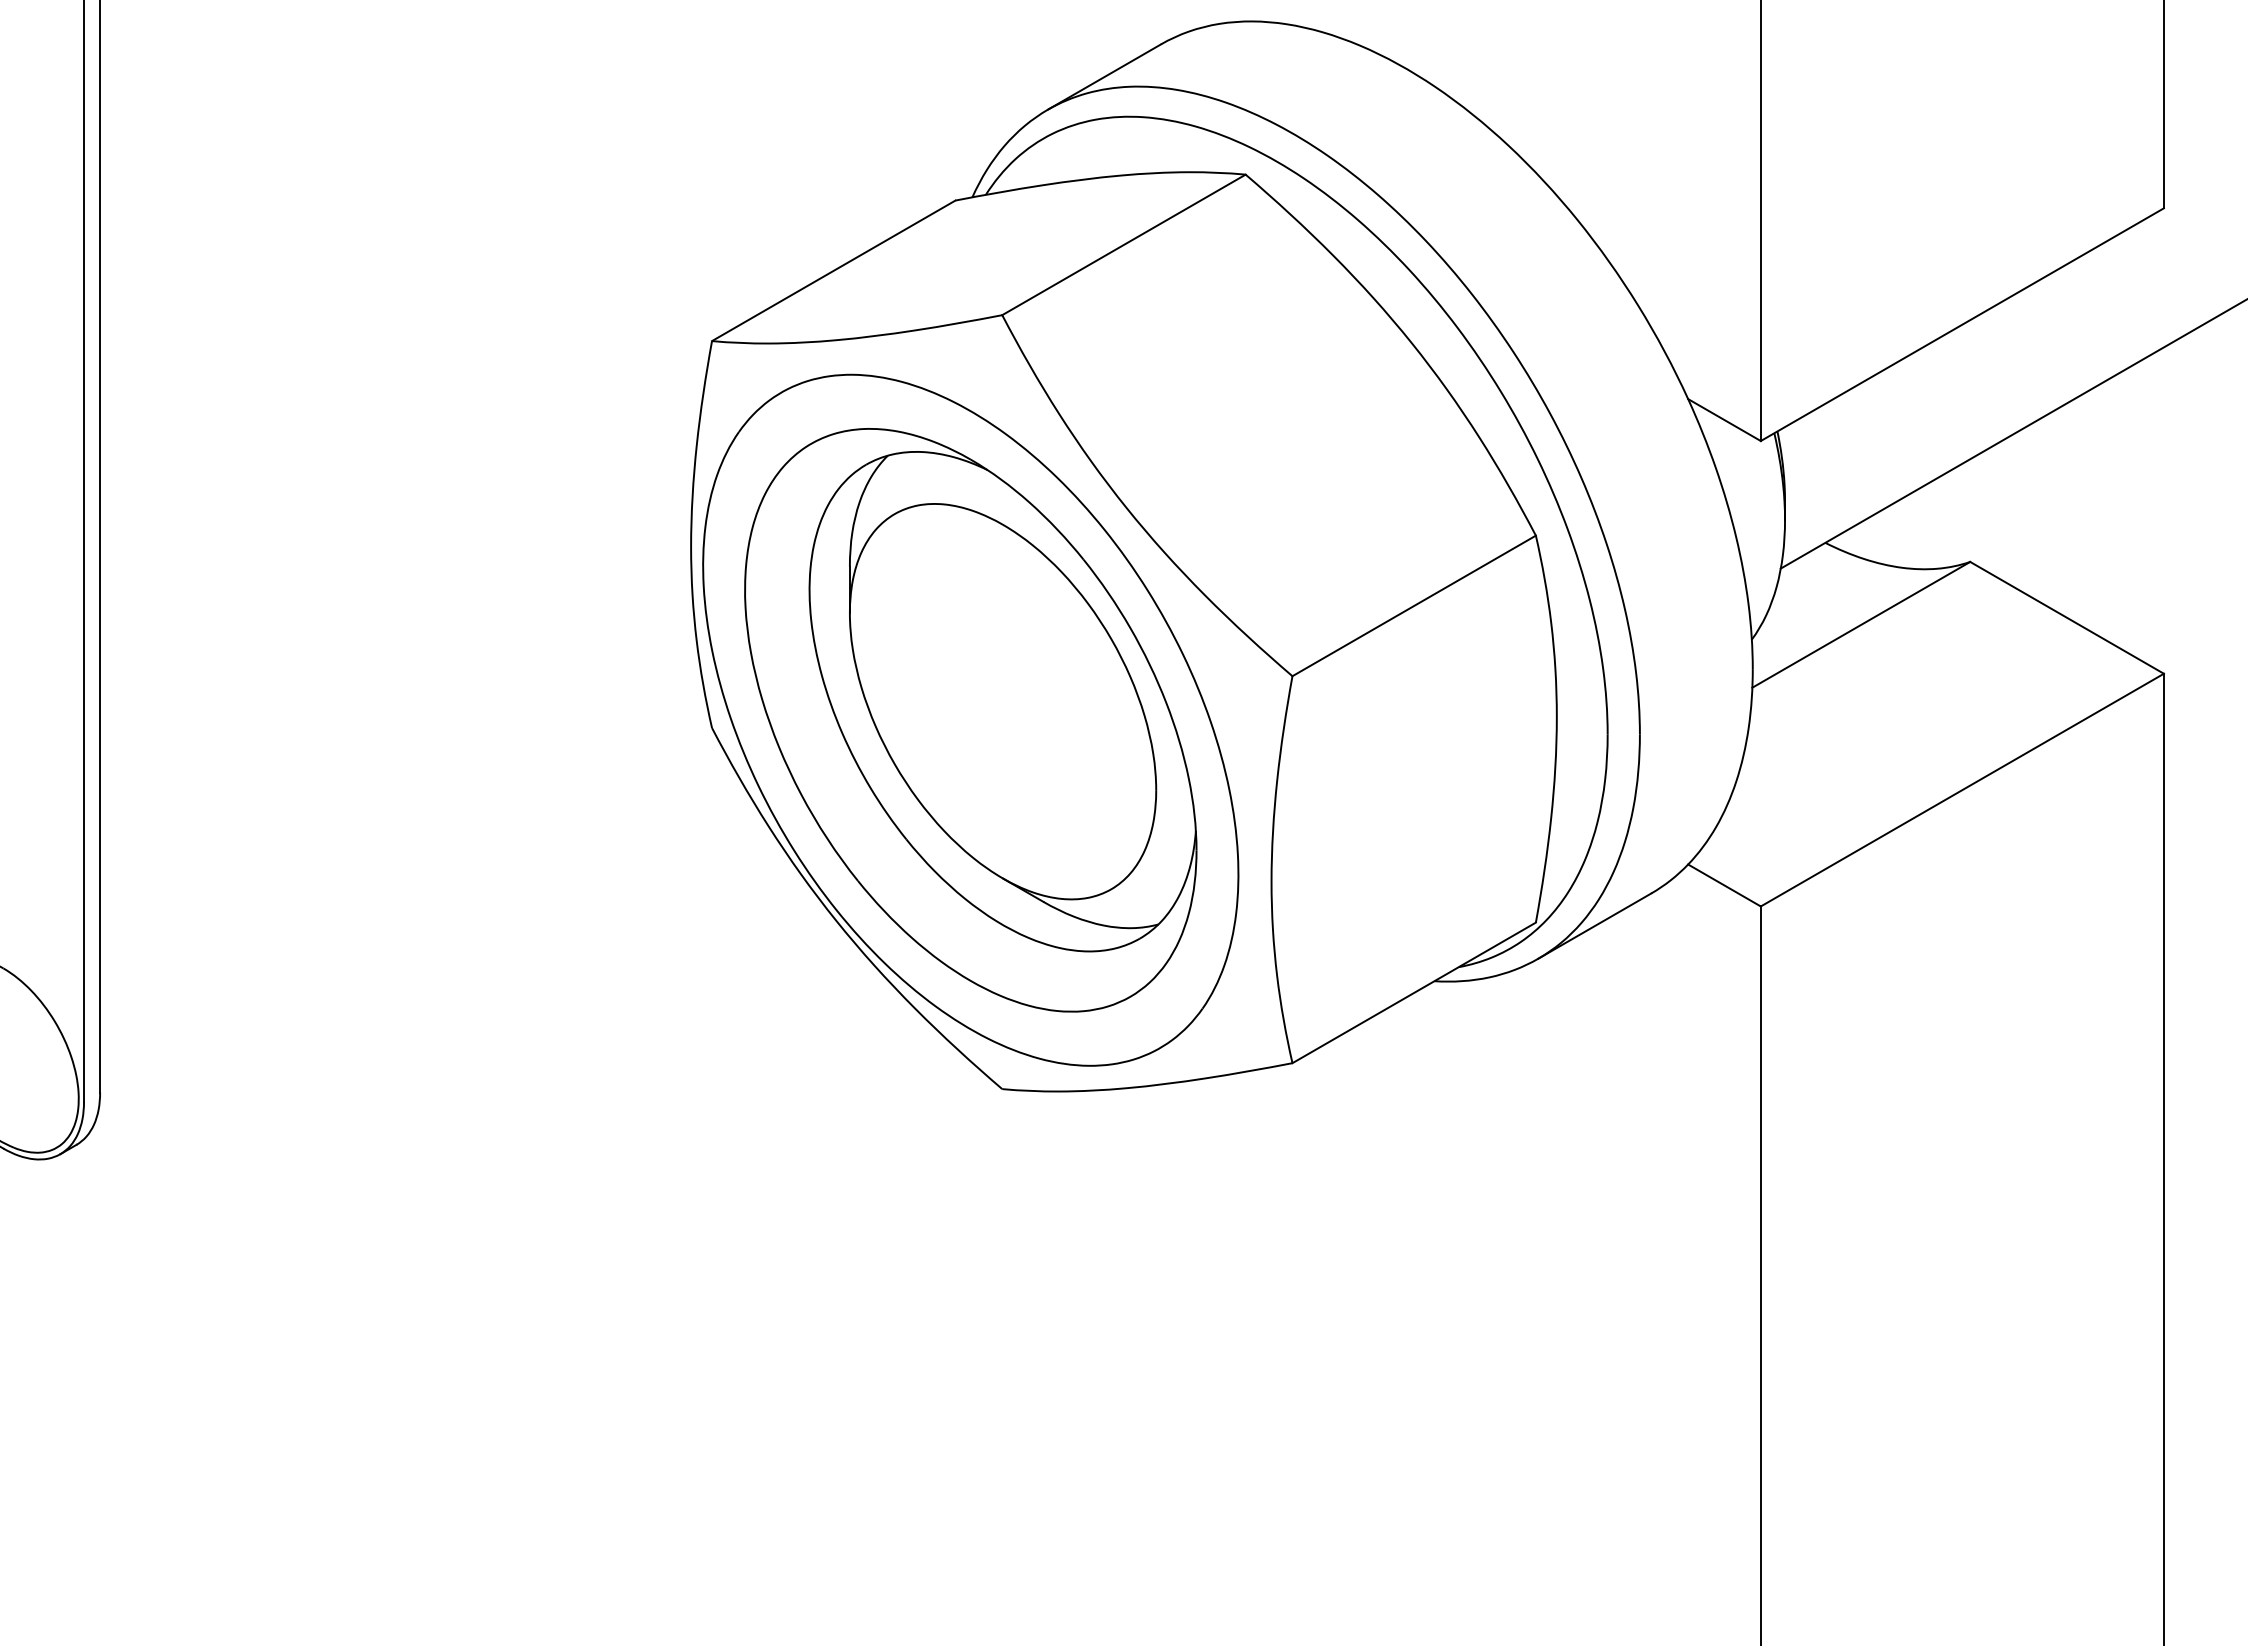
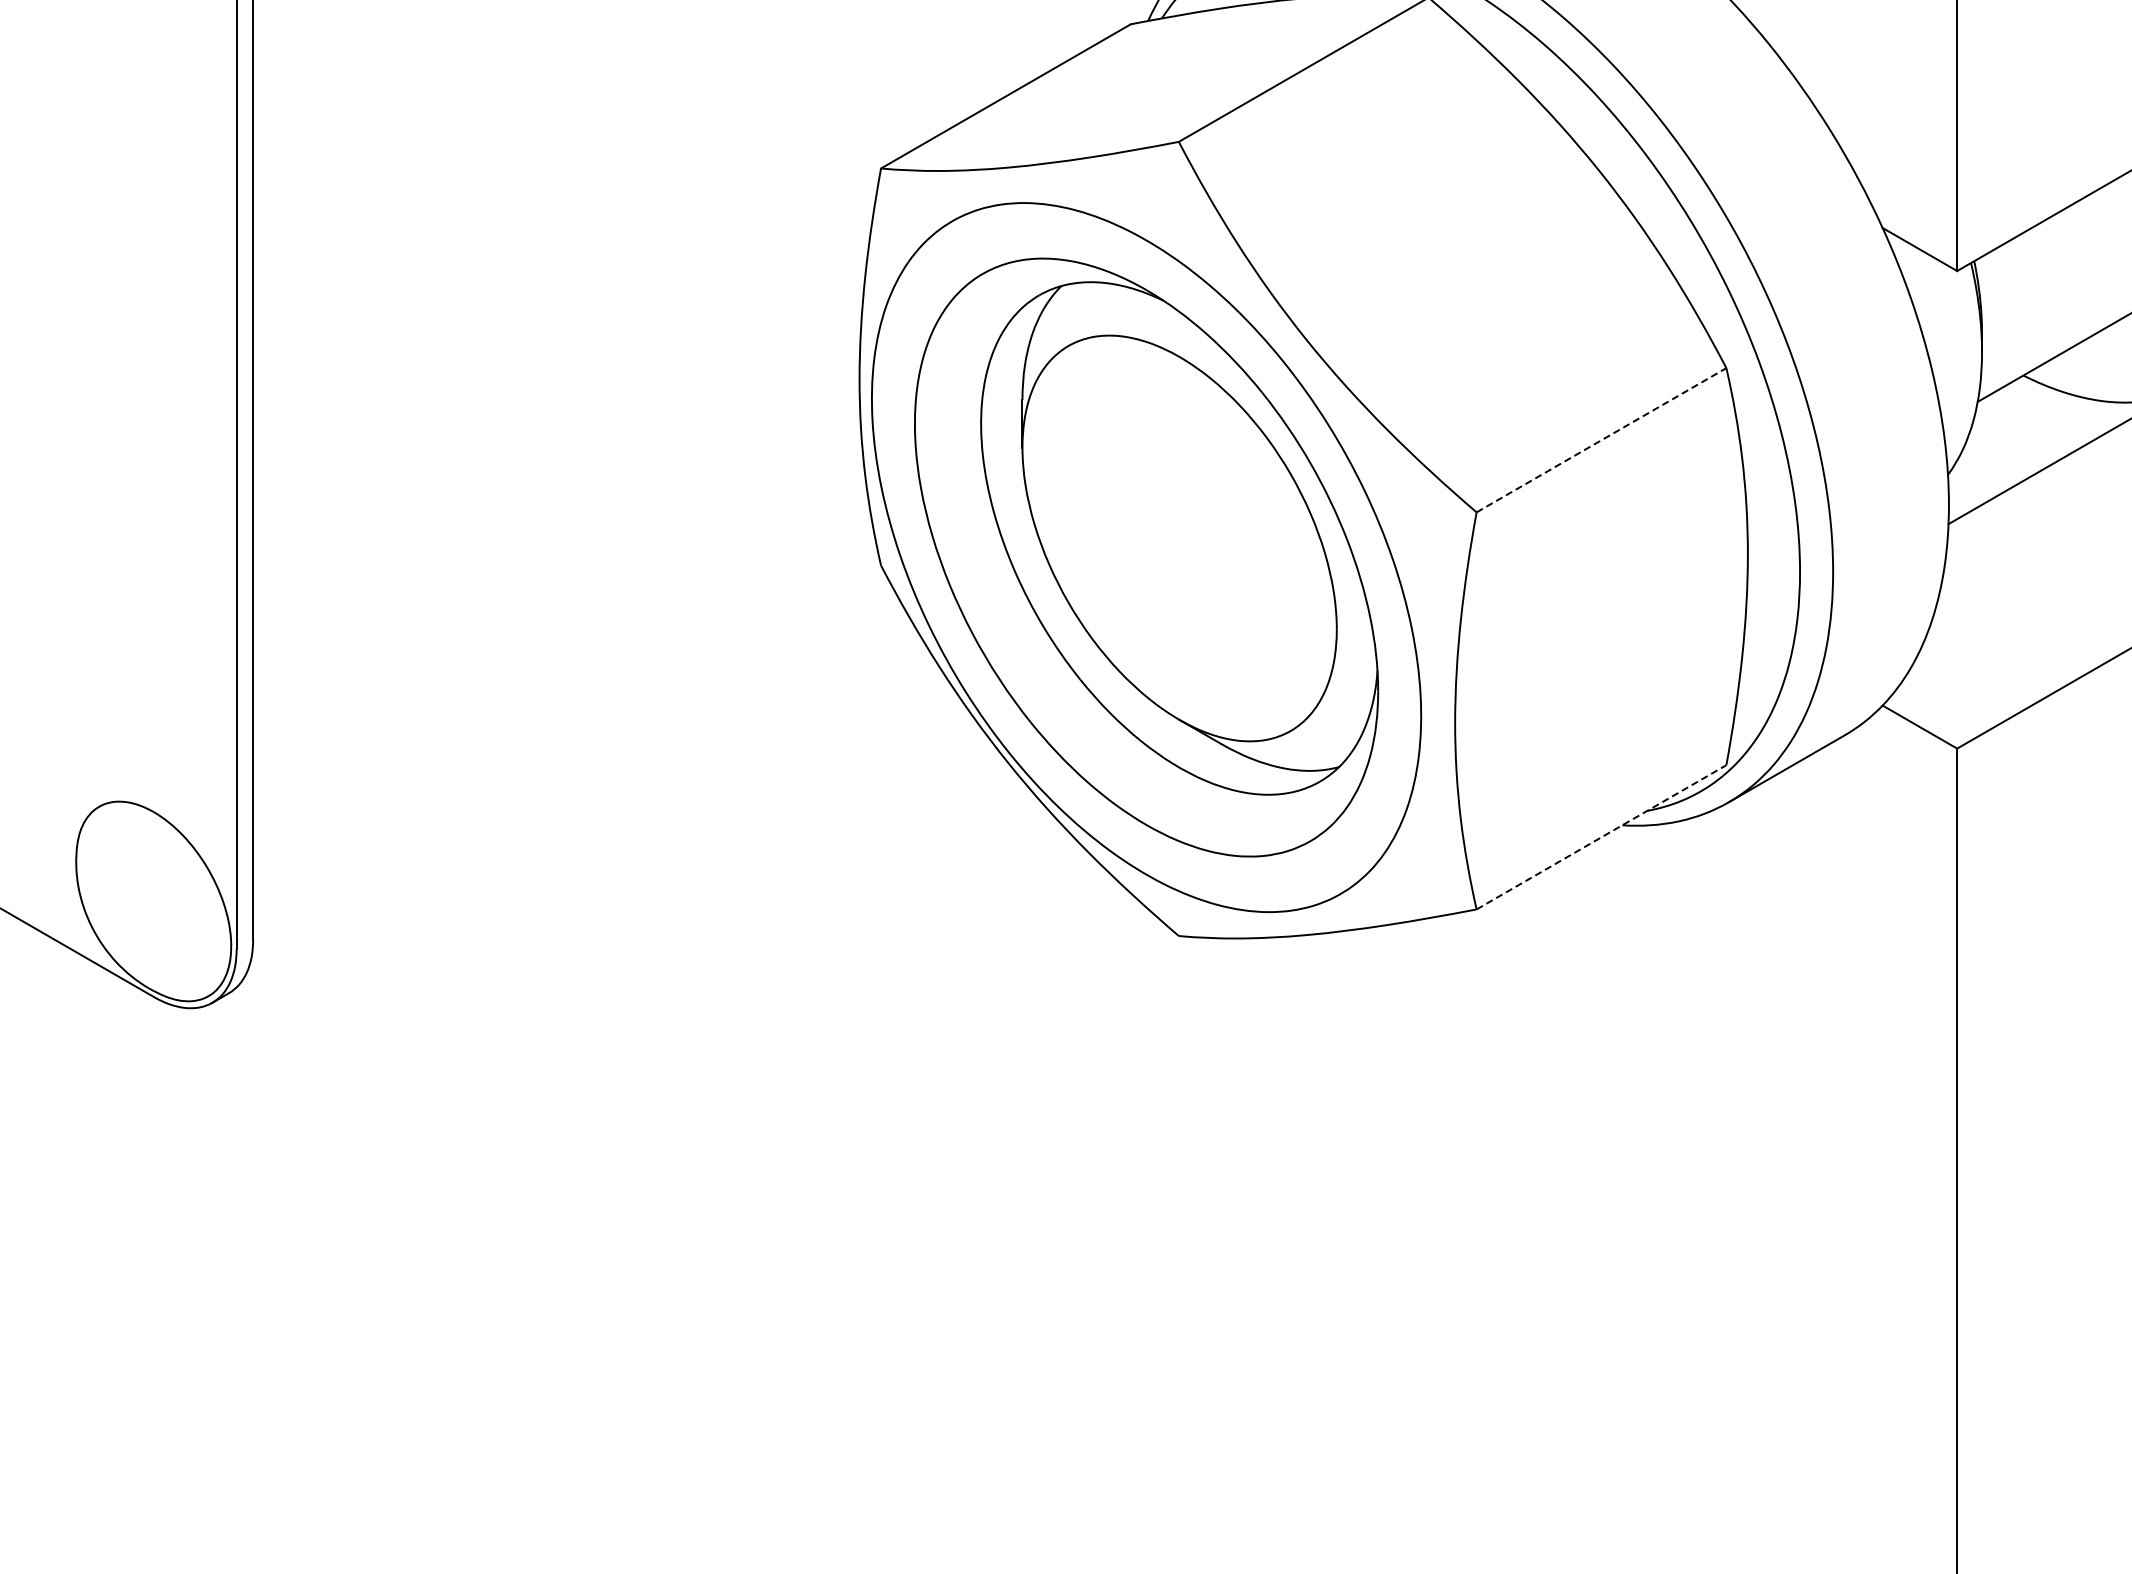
line: (1414, 605) -> (1601, 439), solid -> dashed
line: (1414, 992) -> (1601, 836), solid -> dashed

